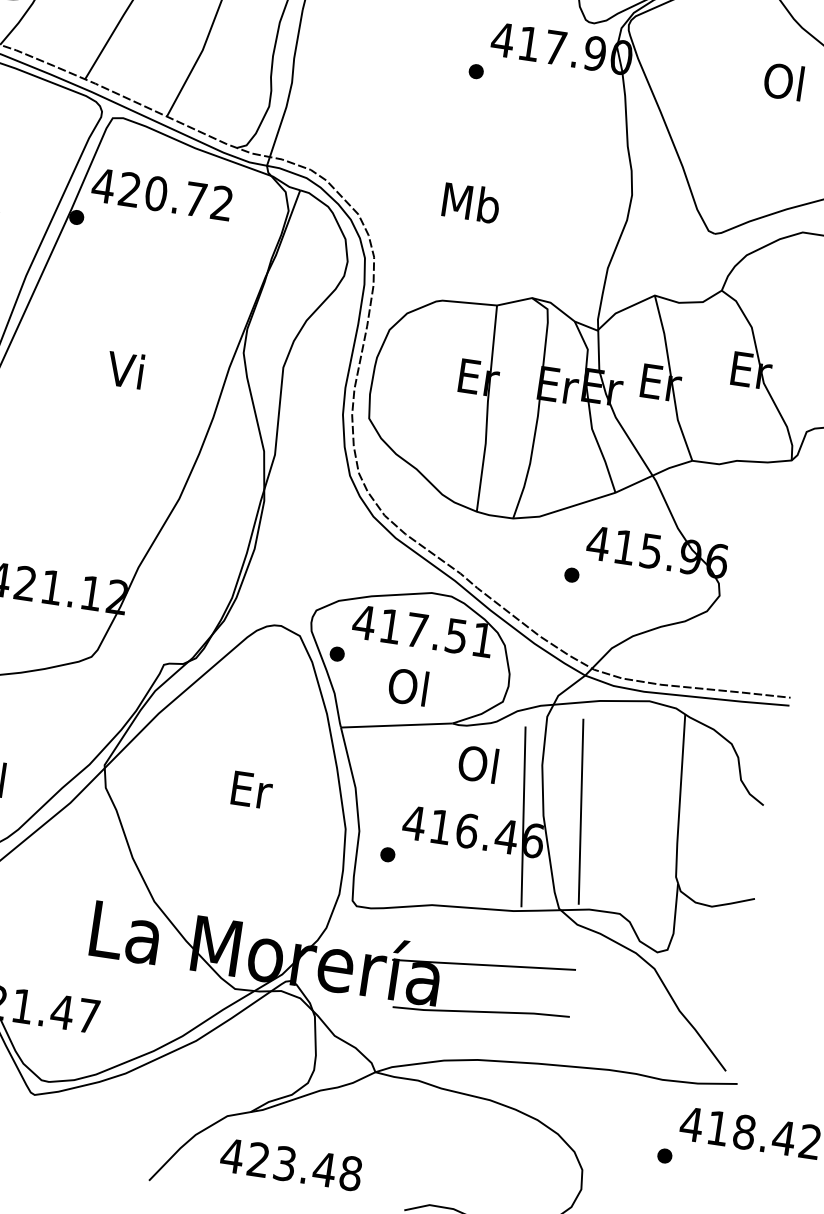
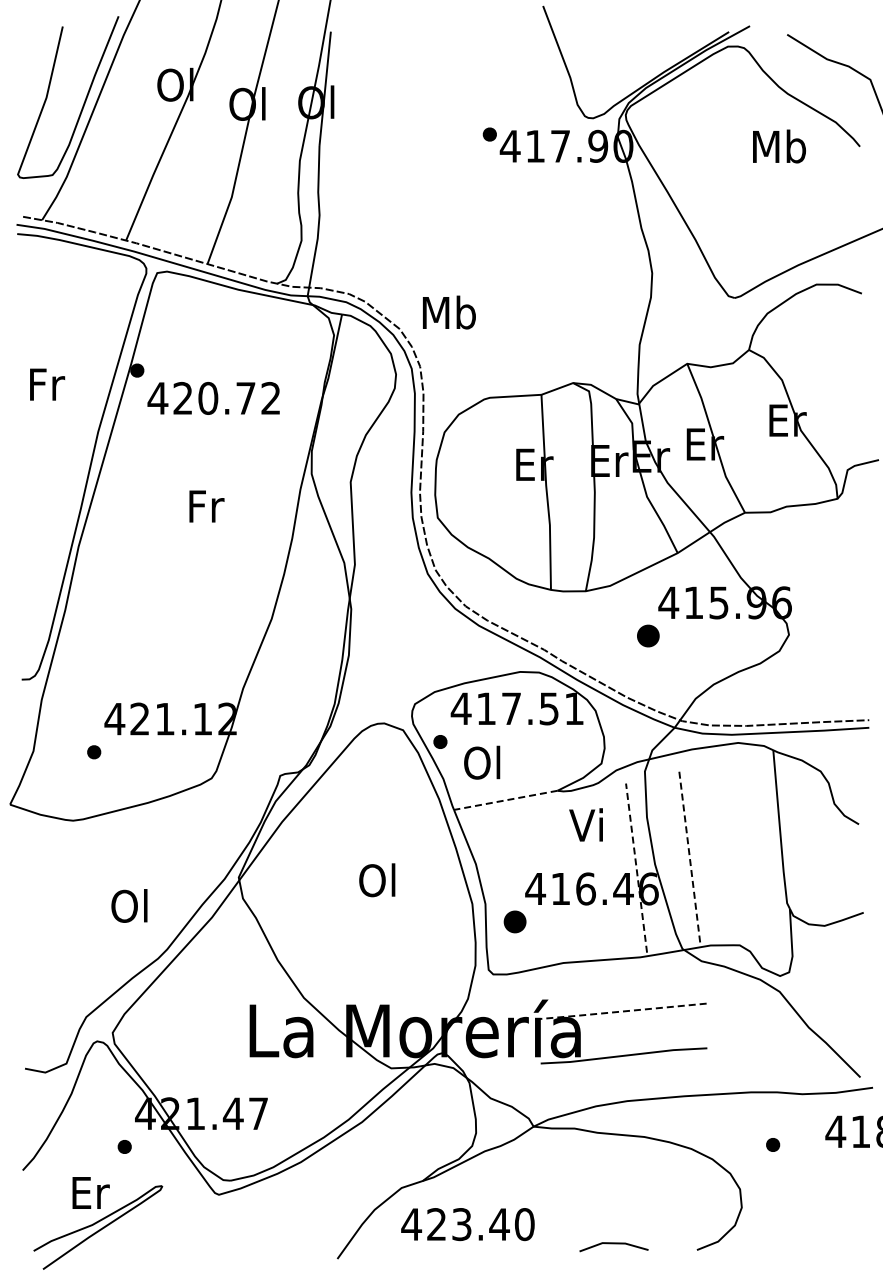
part: (475, 71) -> (489, 134), moved
text: (785, 81) -> (779, 146), Ol -> Mb
text: (161, 194) -> (213, 398), moved
text: (471, 202) -> (449, 312), moved
text: (127, 369) -> (205, 505), Vi -> Fr
part: (572, 574) -> (648, 635), size x1.6
text: (408, 686) -> (482, 762), moved
line: (396, 725) -> (505, 800), solid -> dashed
text: (477, 764) -> (586, 825), Ol -> Vi
text: (250, 789) -> (378, 880), Er -> Ol
line: (581, 811) -> (689, 855), solid -> dashed
line: (523, 816) -> (636, 867), solid -> dashed
part: (388, 855) -> (515, 922), size x1.6
line: (483, 964) -> (619, 1011), solid -> dashed
part: (665, 1155) -> (773, 1144), moved
text: (350, 1173) -> (524, 1224), 423.48 -> 423.40

